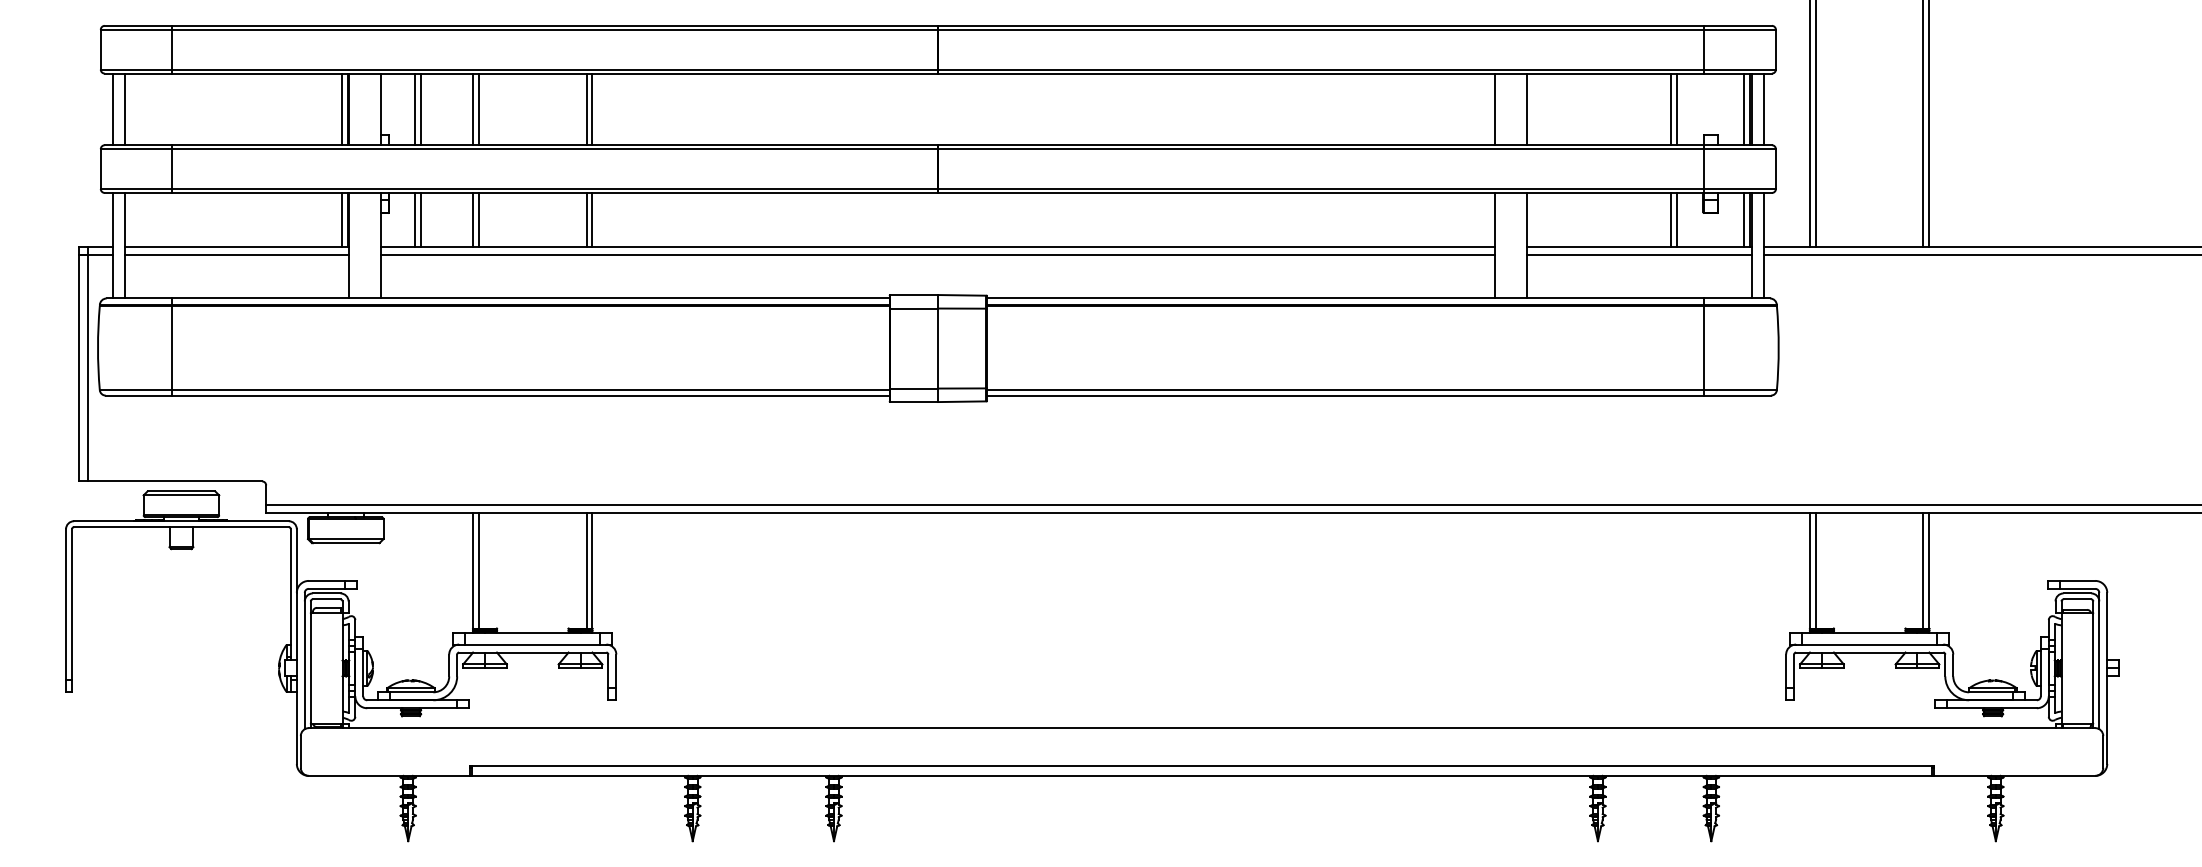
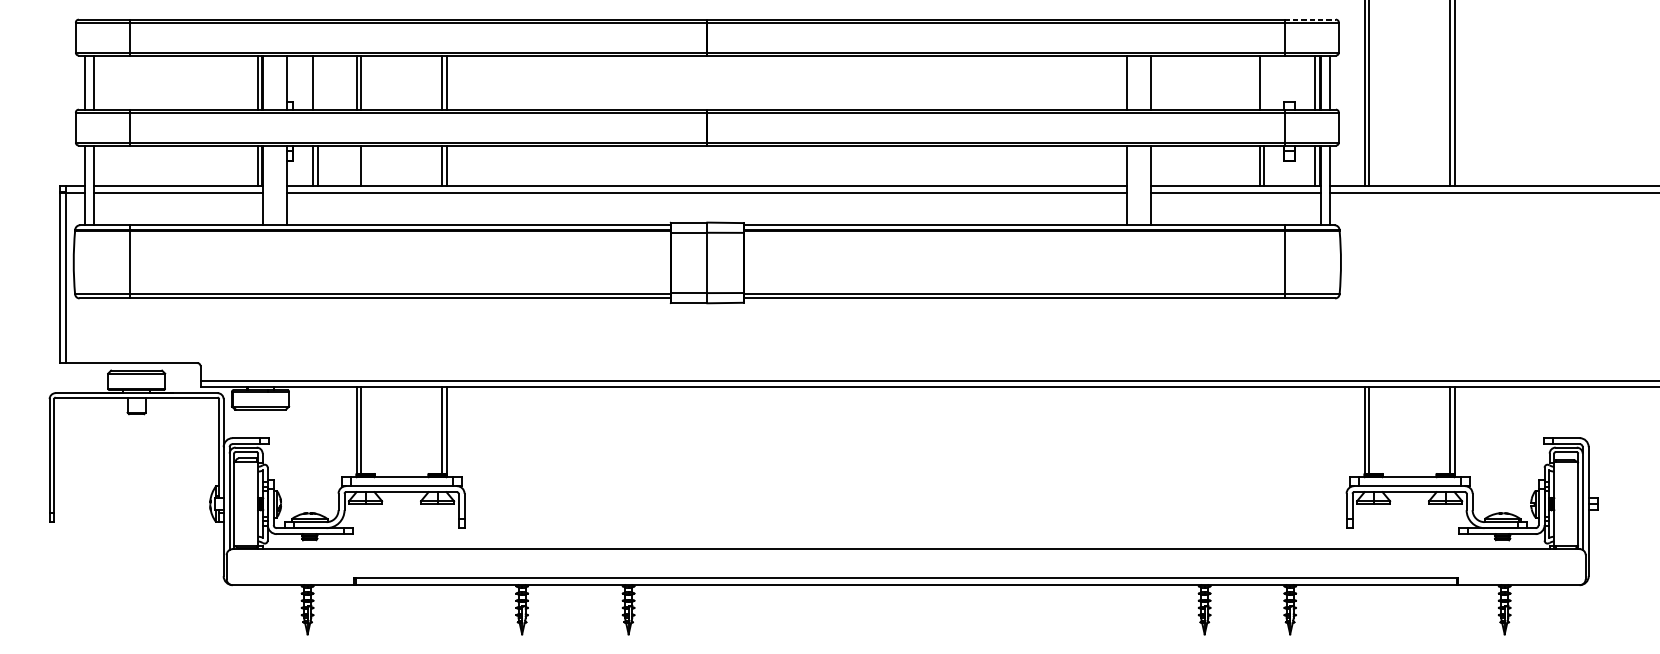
line: (1738, 25) -> (1310, 19), solid -> dashed
line: (421, 109) -> (317, 82), removed
line: (1676, 109) -> (1263, 82), removed
line: (473, 219) -> (356, 165), removed

